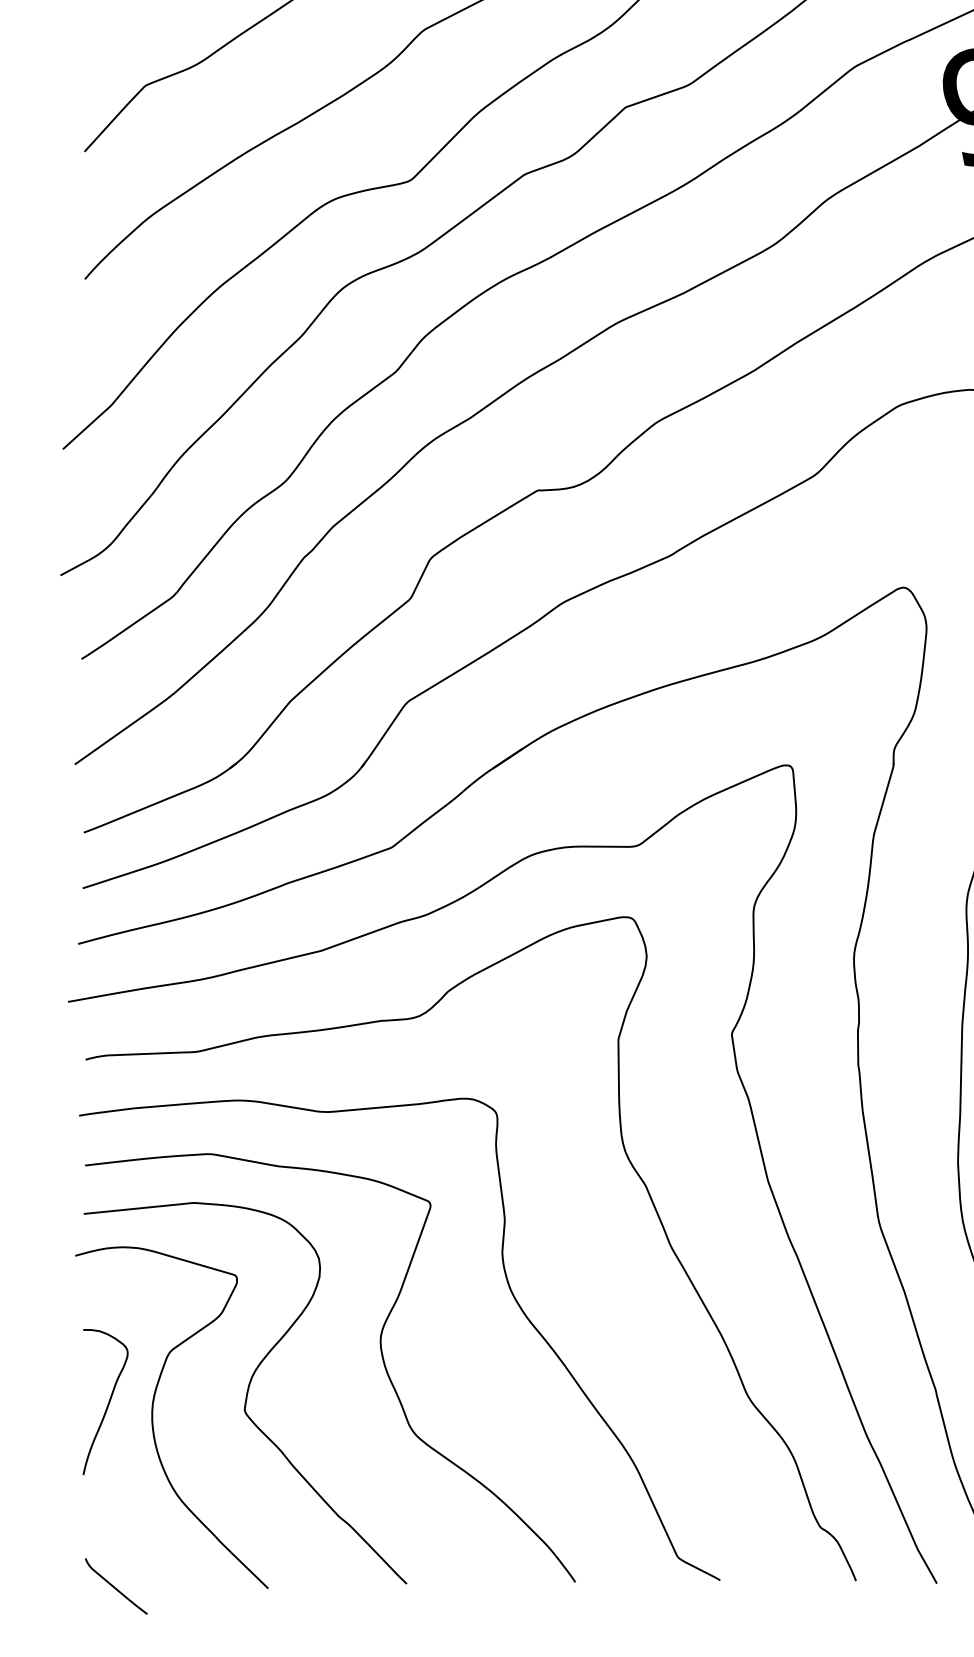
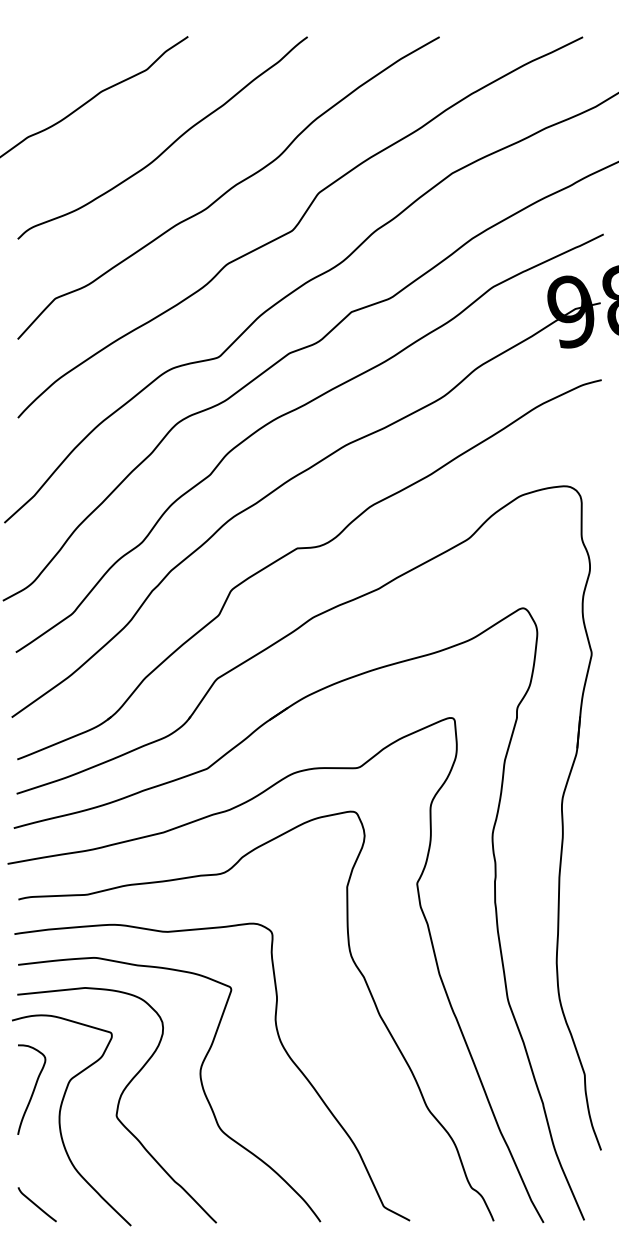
curve: (106, 1403) -> (32, 1090), moved
curve: (114, 1586) -> (36, 1204), moved

